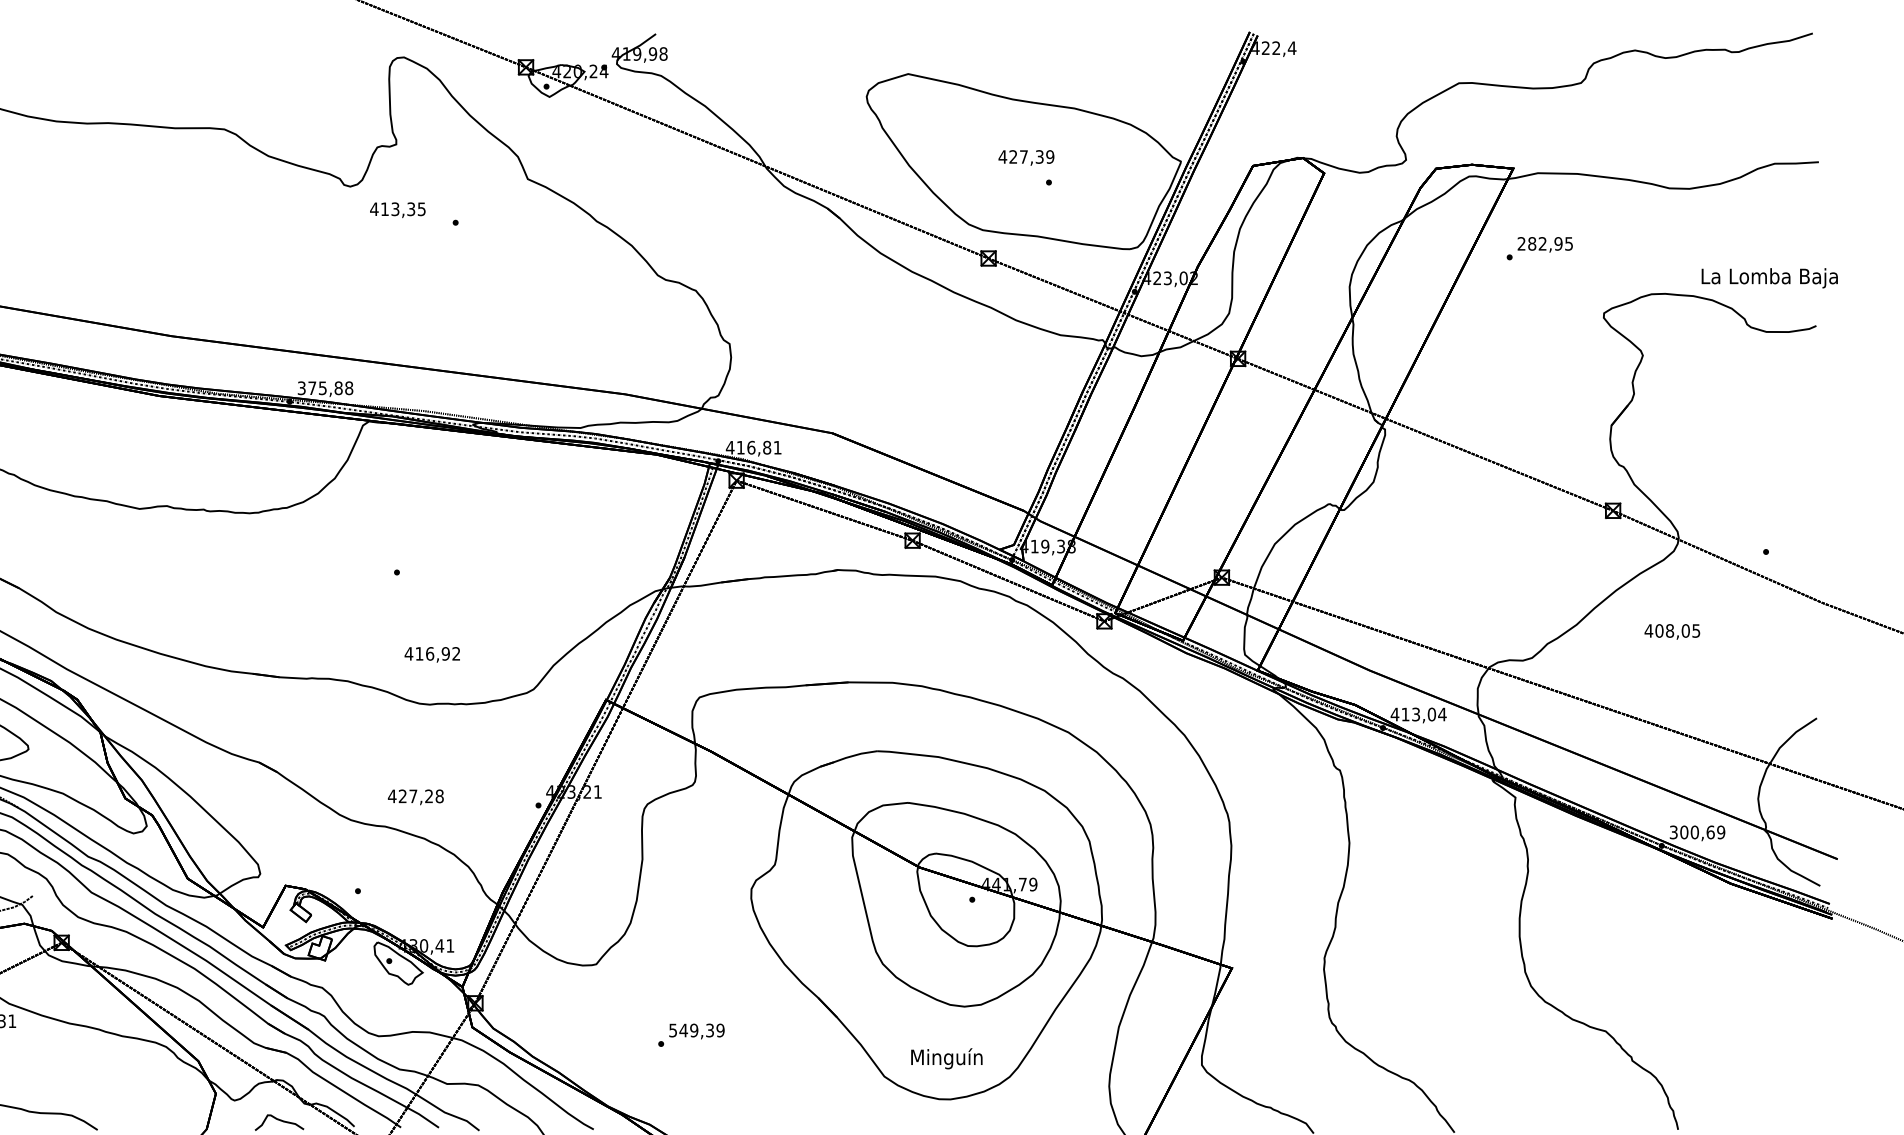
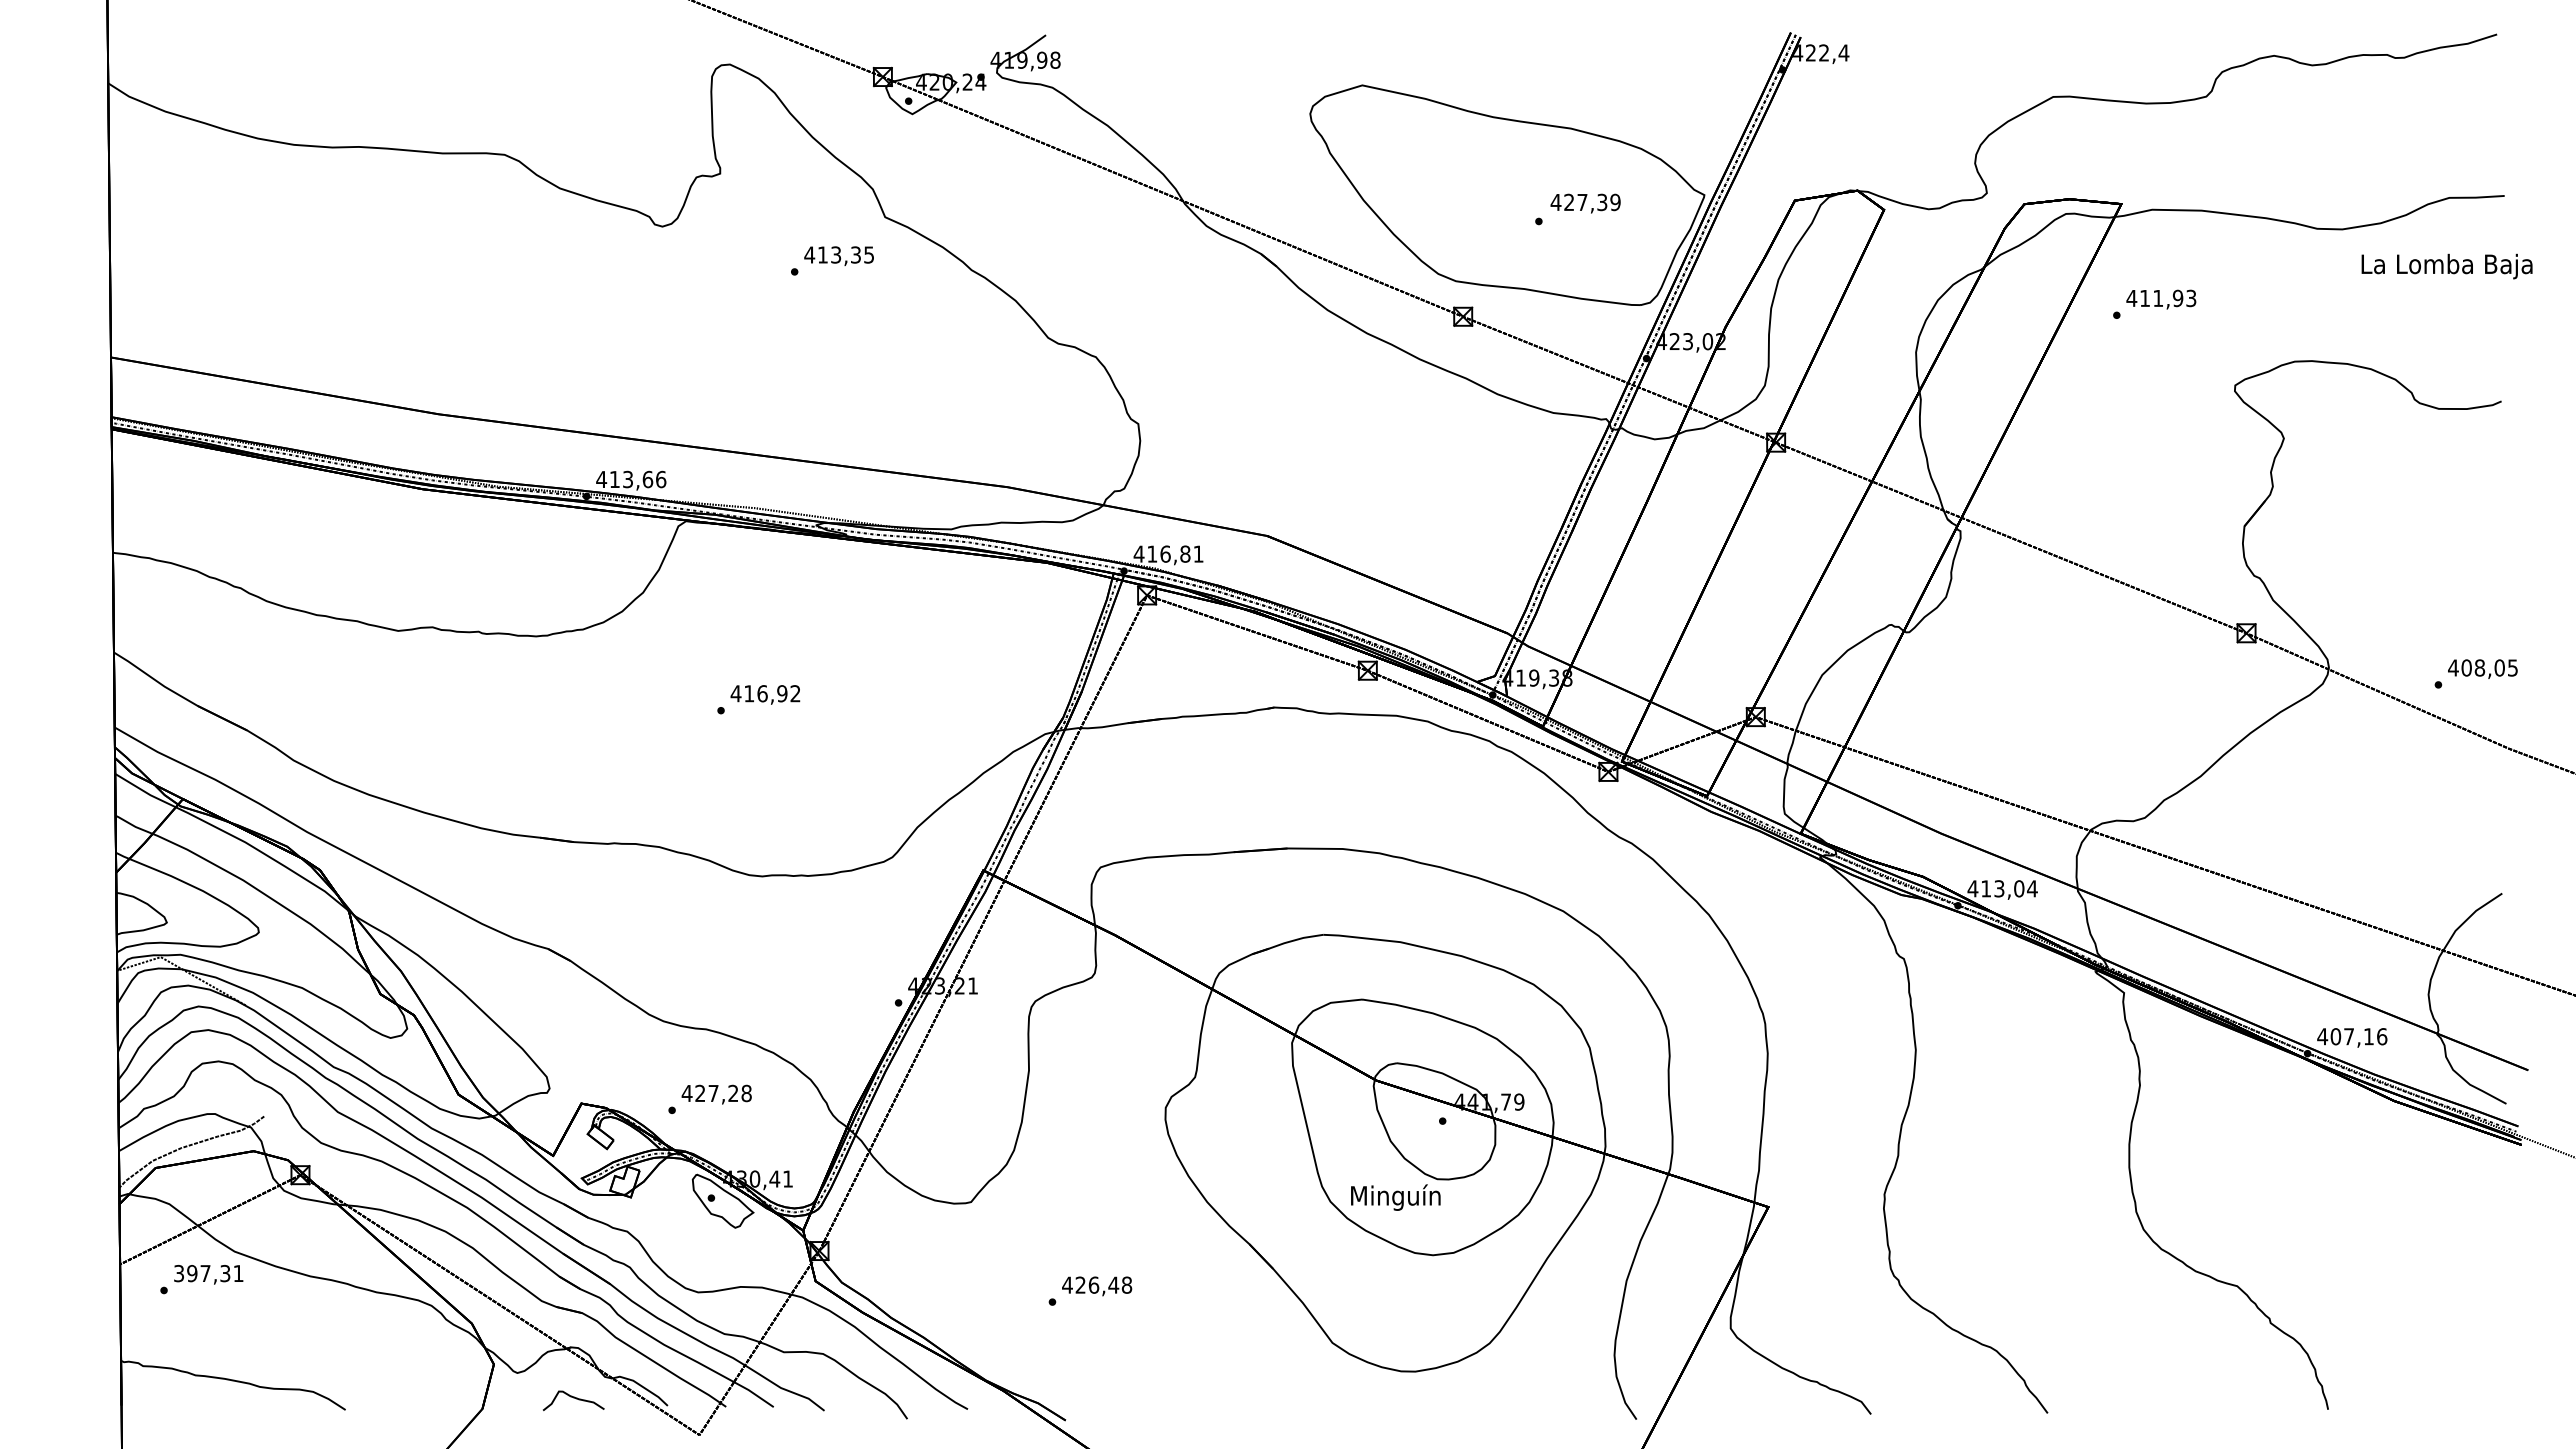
text: (1026, 157) -> (1585, 203), moved
text: (397, 209) -> (838, 255), moved
text: (1545, 243) -> (2161, 298), 282,95 -> 411,93
text: (1769, 278) -> (2446, 266), moved
text: (325, 388) -> (631, 479), 375,88 -> 413,66
text: (1672, 631) -> (2482, 668), moved
text: (432, 654) -> (765, 694), moved
text: (415, 797) -> (716, 1094), moved
text: (1697, 832) -> (2352, 1036), 300,69 -> 407,16
text: (697, 1029) -> (1097, 1284), 549,39 -> 426,48
text: (946, 1058) -> (1395, 1197), moved

